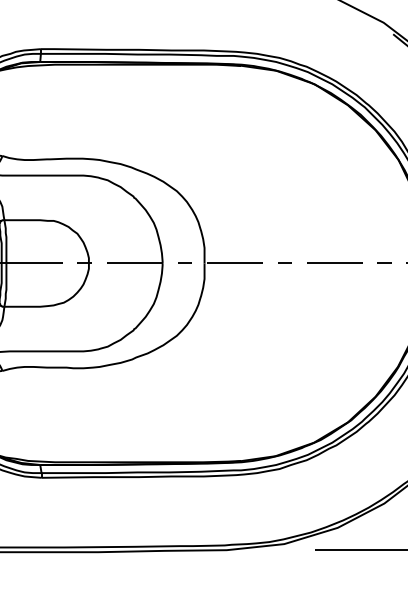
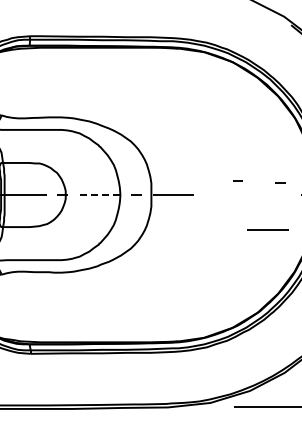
line: (284, 262) -> (237, 180), moved
line: (334, 262) -> (267, 229), moved
line: (384, 262) -> (280, 182), moved
line: (134, 264) -> (99, 195), solid -> dashed

